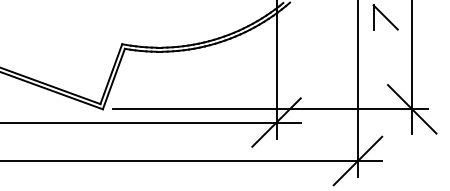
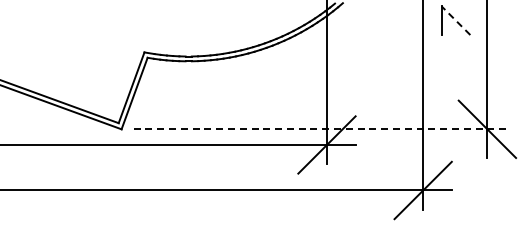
line: (385, 17) -> (455, 20), solid -> dashed
line: (271, 109) -> (320, 129), solid -> dashed

